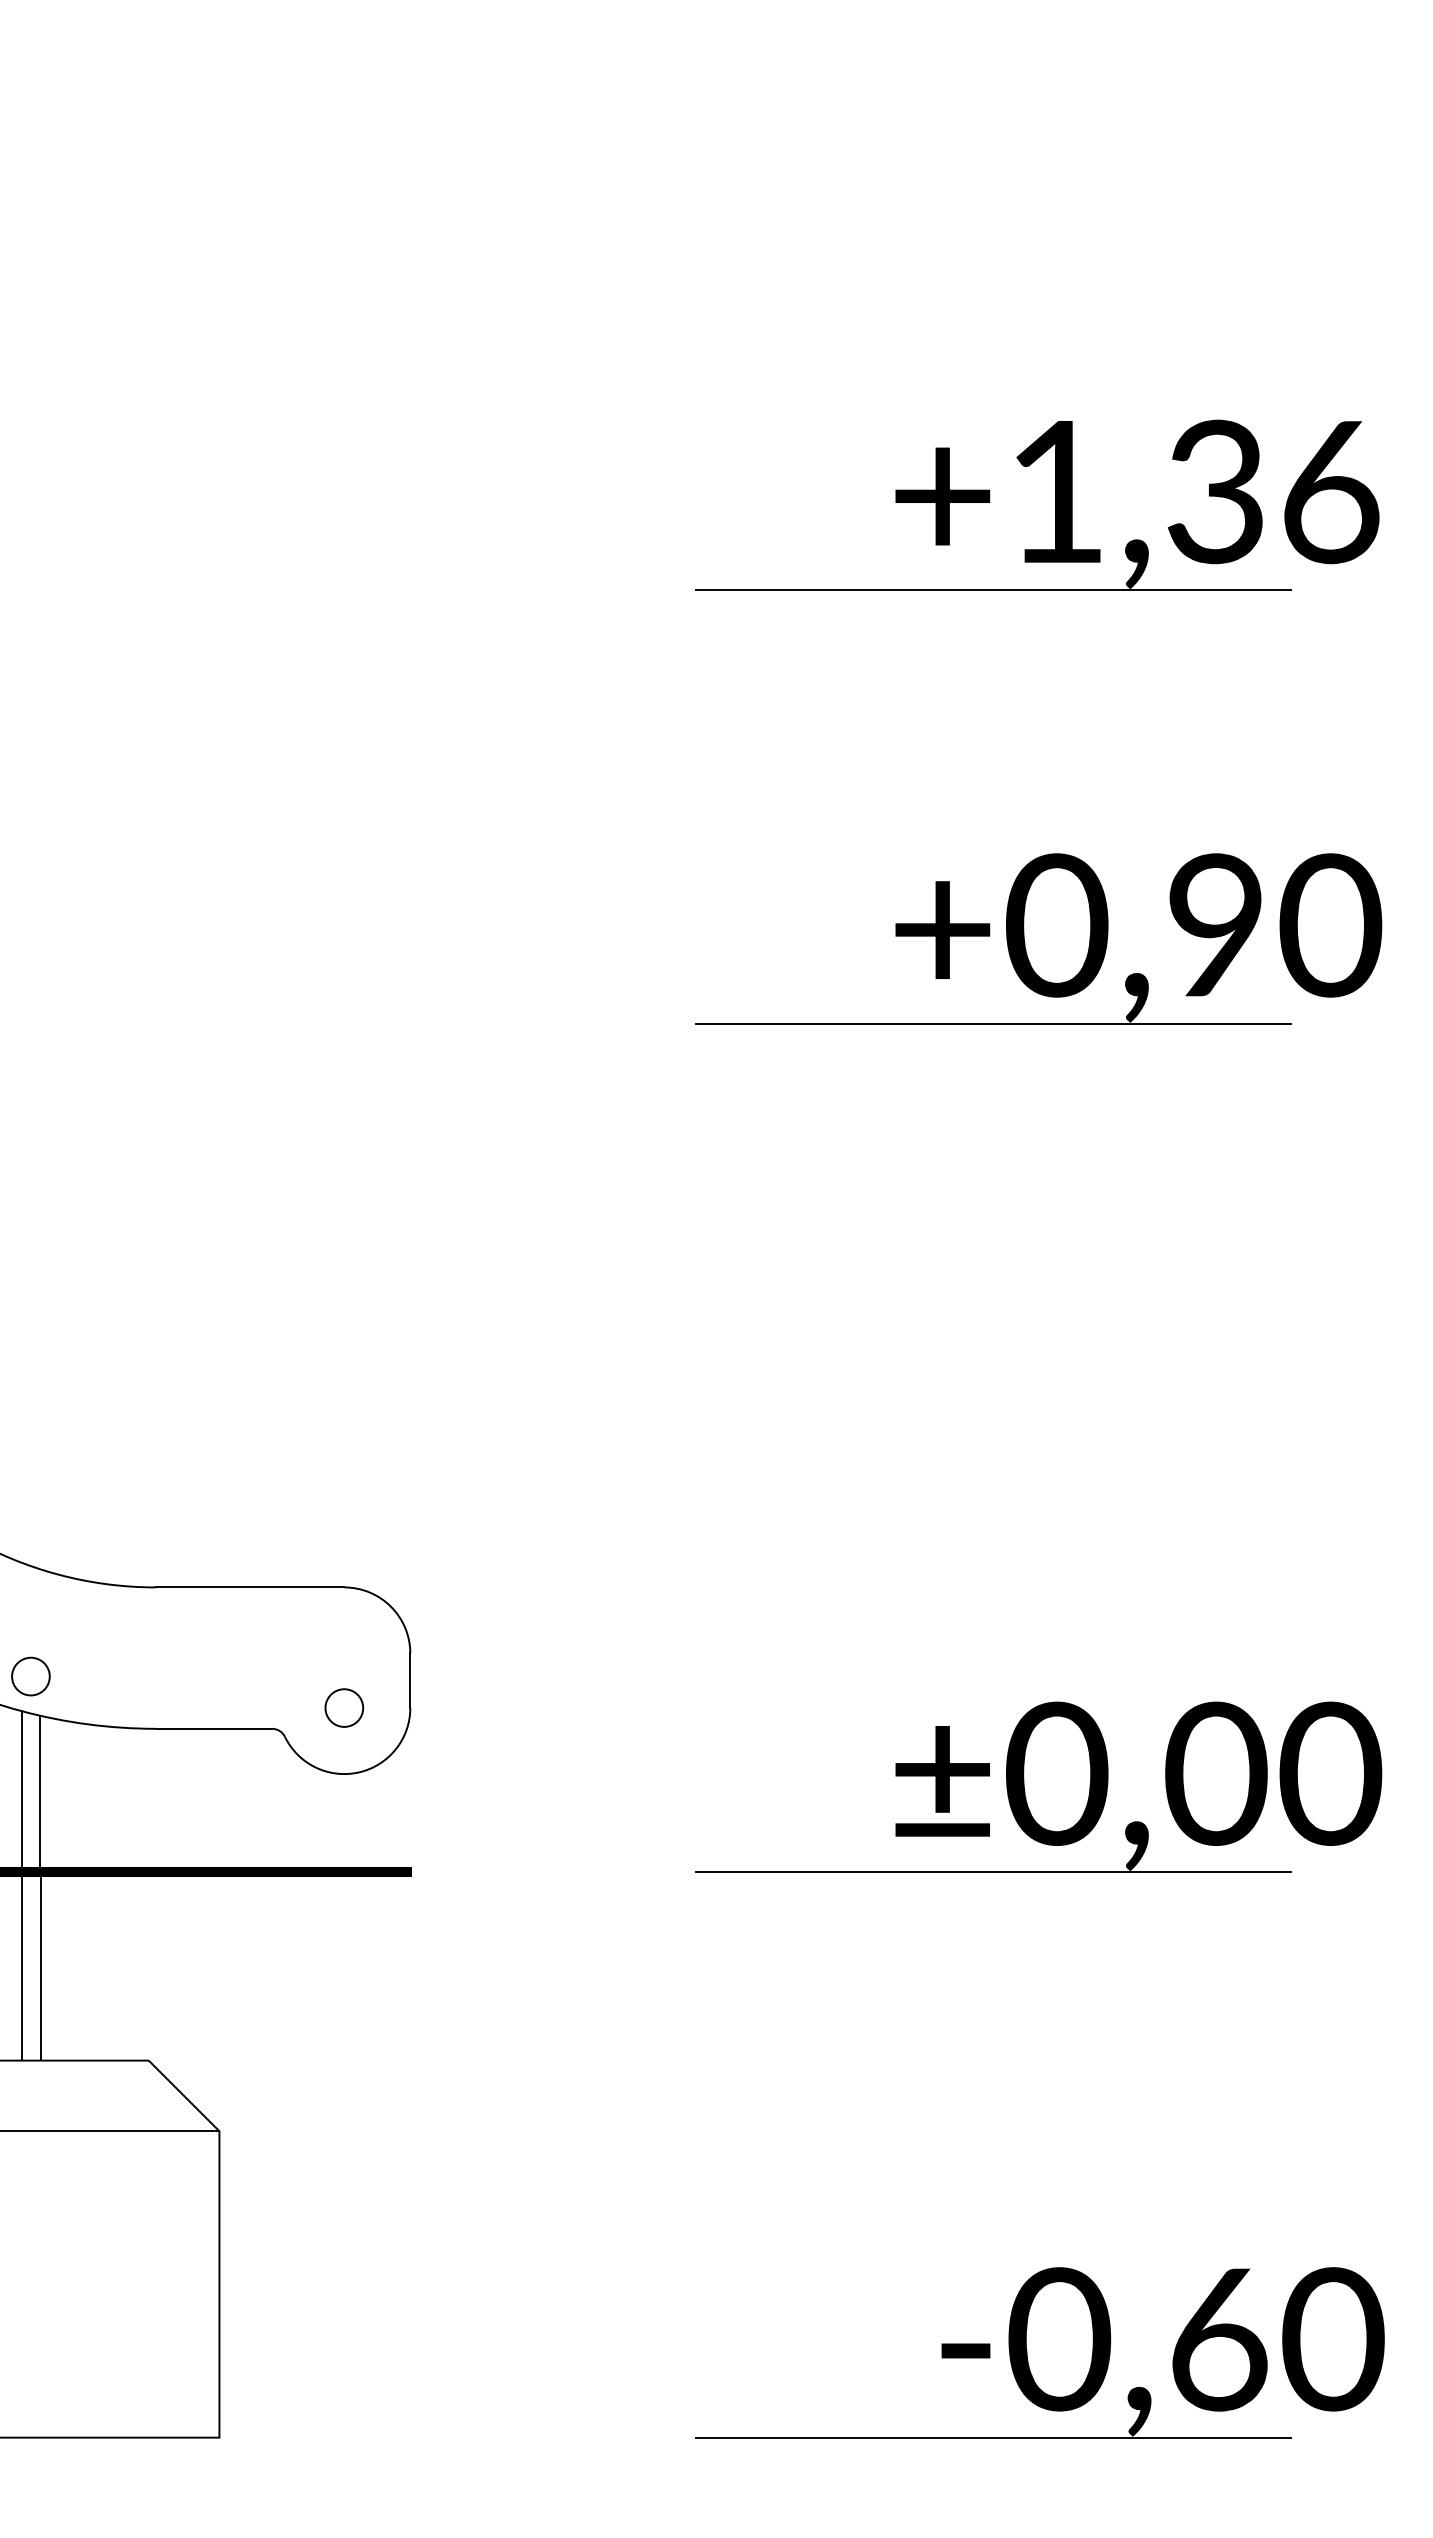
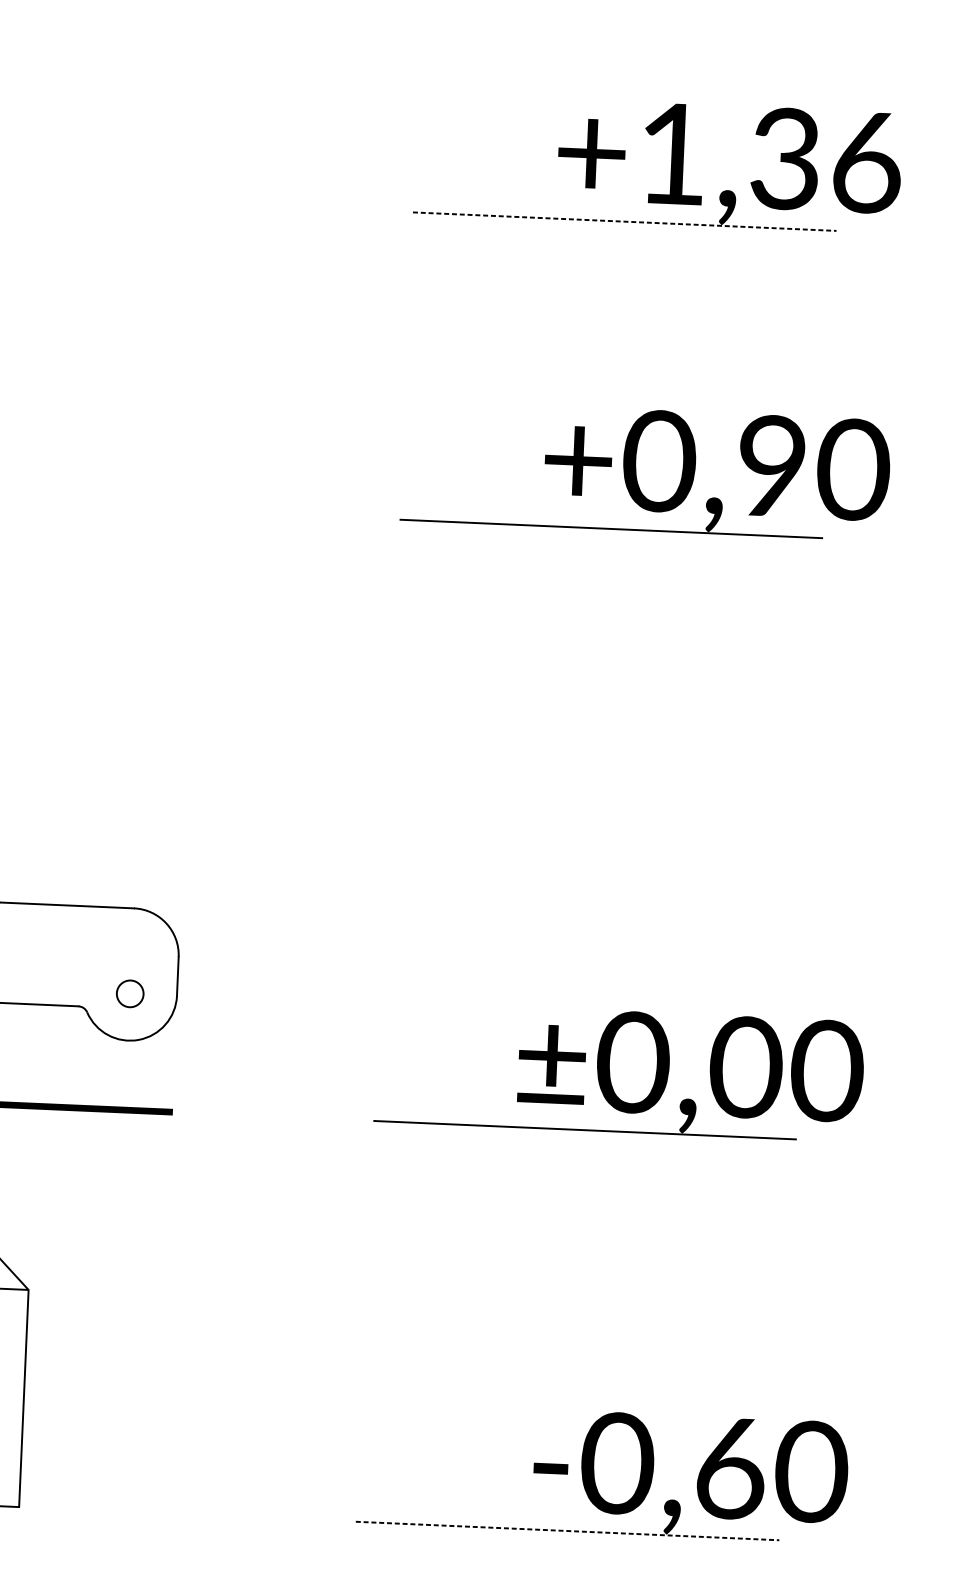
line: (993, 590) -> (624, 221), solid -> dashed
line: (993, 2437) -> (567, 1530), solid -> dashed

